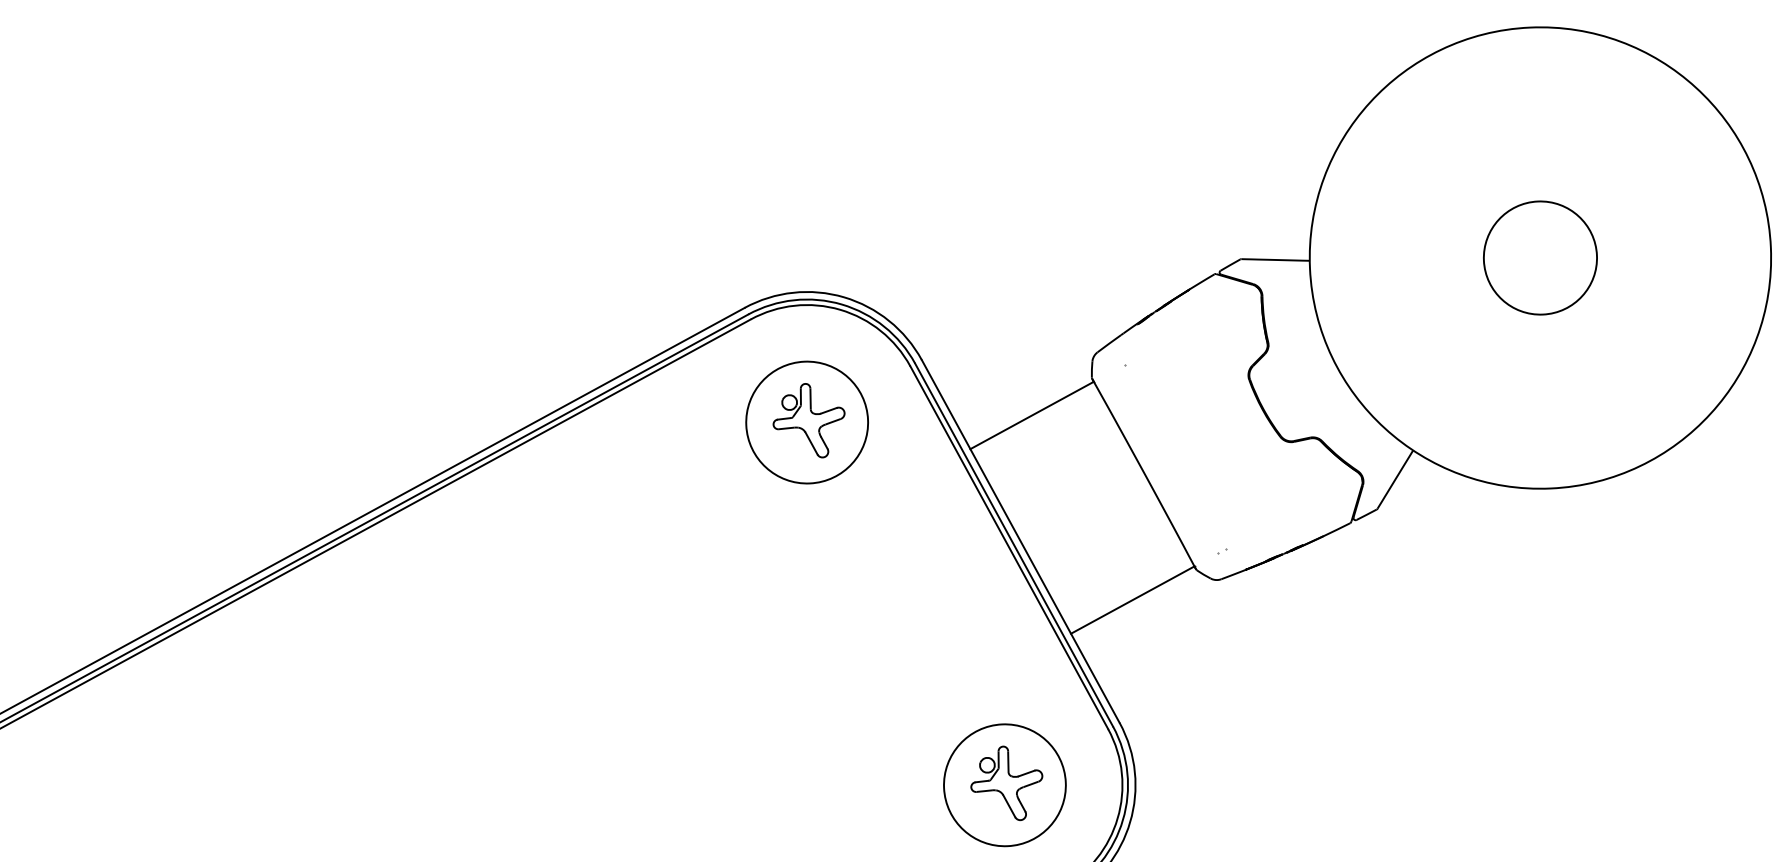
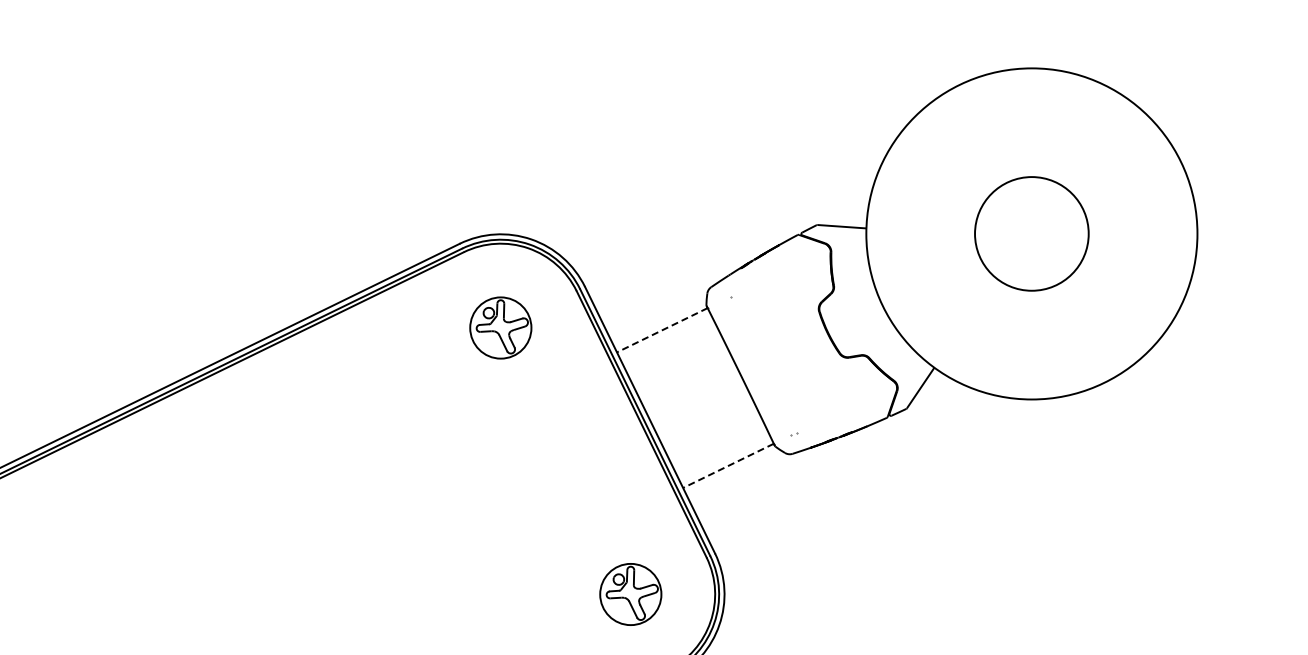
circle: (1539, 257) -> (1031, 233), size x1.4
line: (1030, 415) -> (661, 330), solid -> dashed
circle: (806, 421) -> (500, 327), size x0.7
line: (1132, 600) -> (728, 466), solid -> dashed
circle: (1004, 785) -> (630, 594), size x0.7

